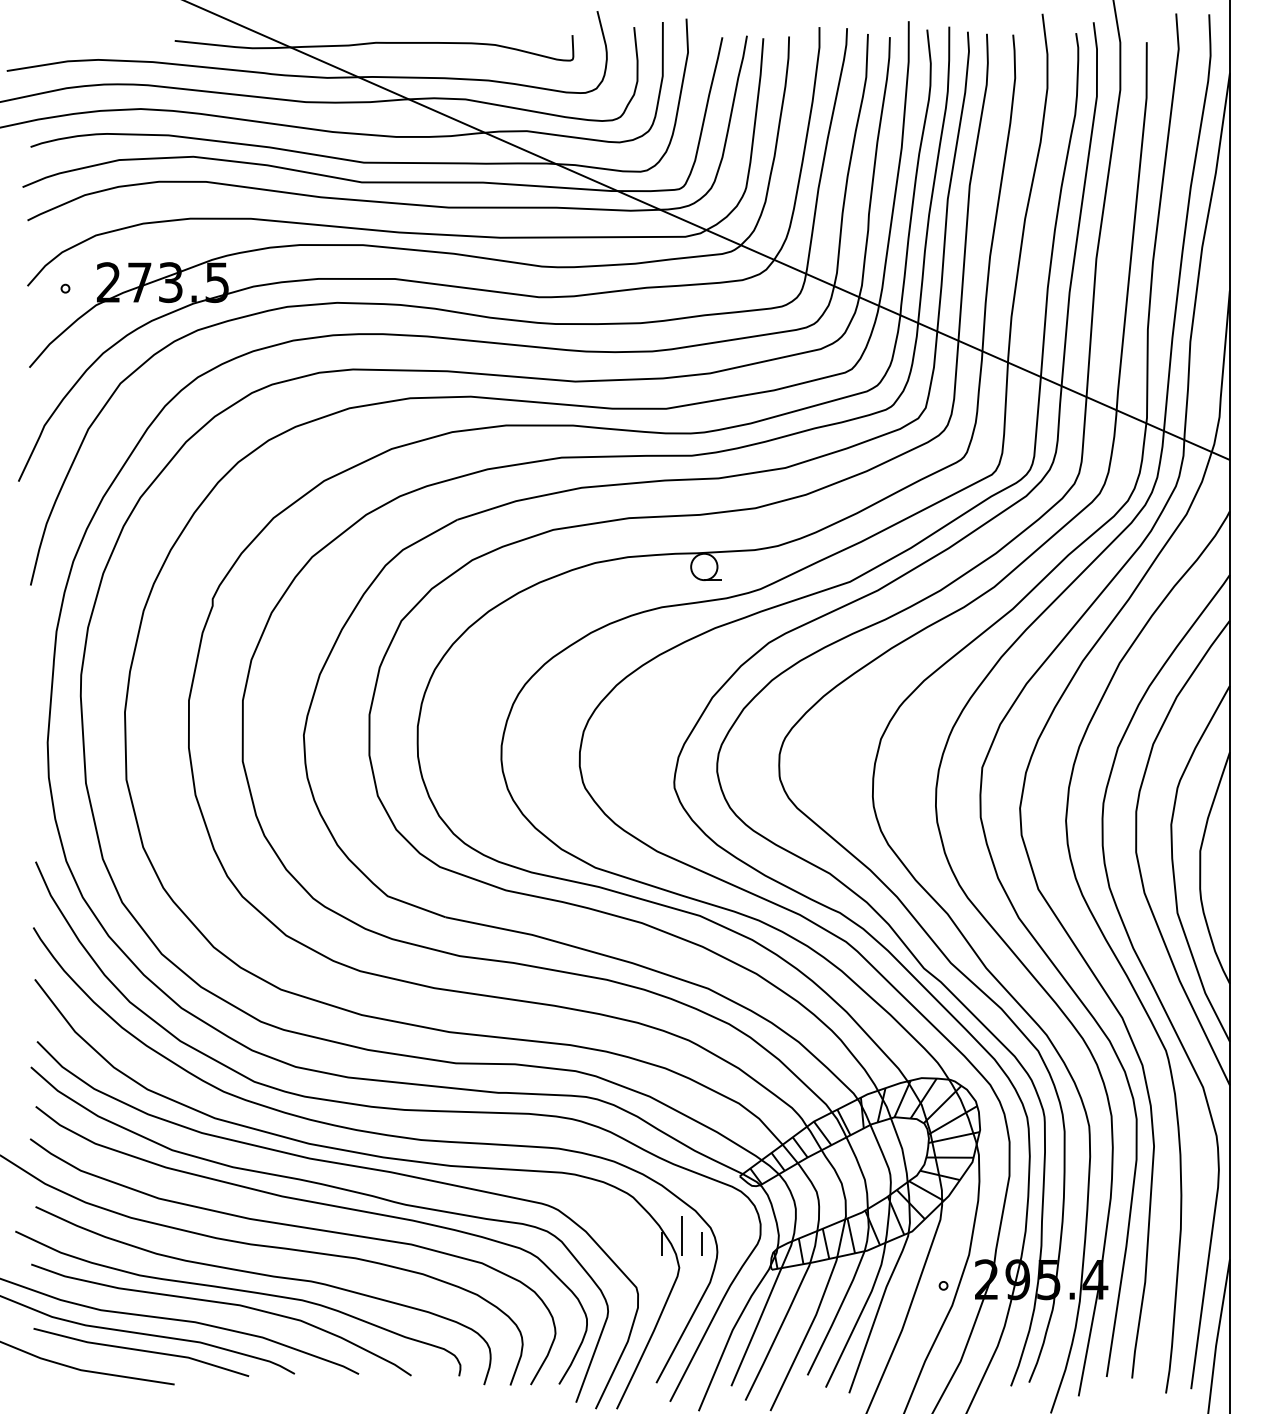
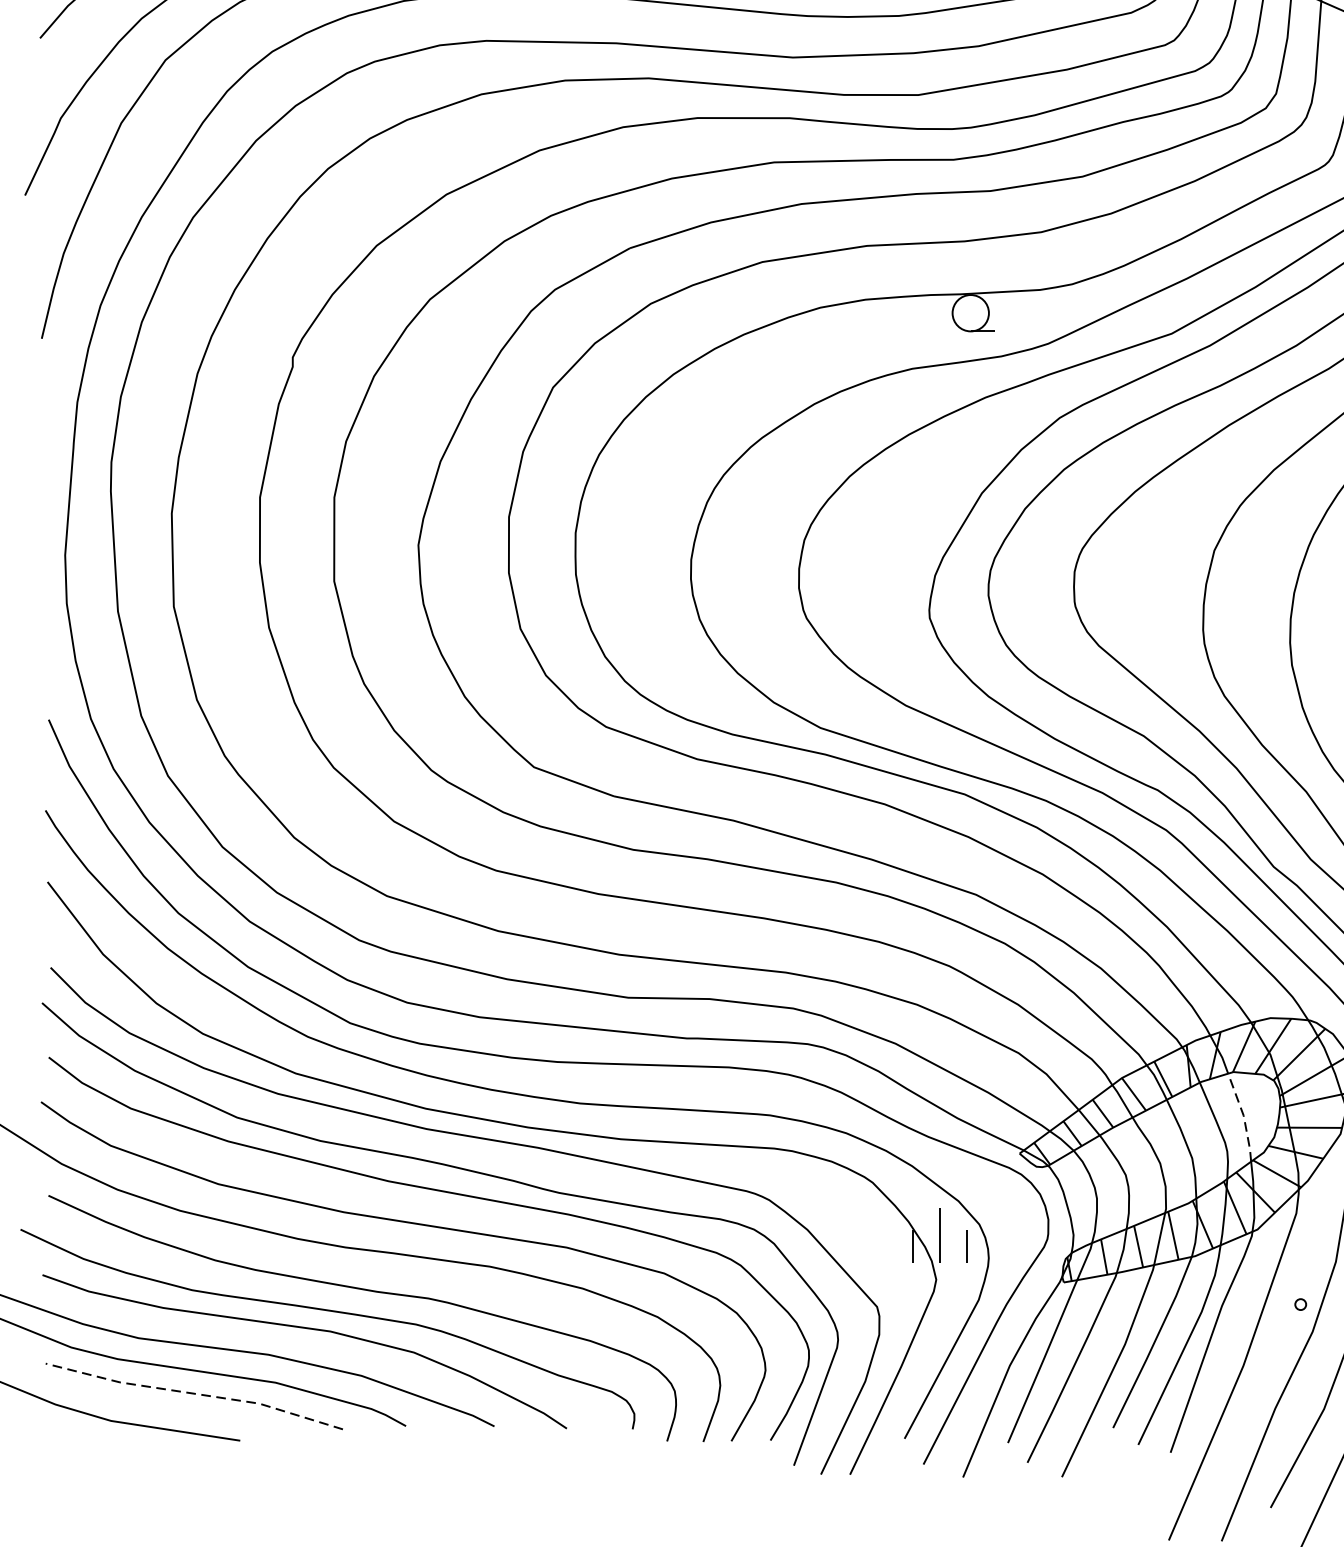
line: (902, 1149) -> (1244, 1116), solid -> dashed
line: (141, 1350) -> (194, 1393), solid -> dashed

